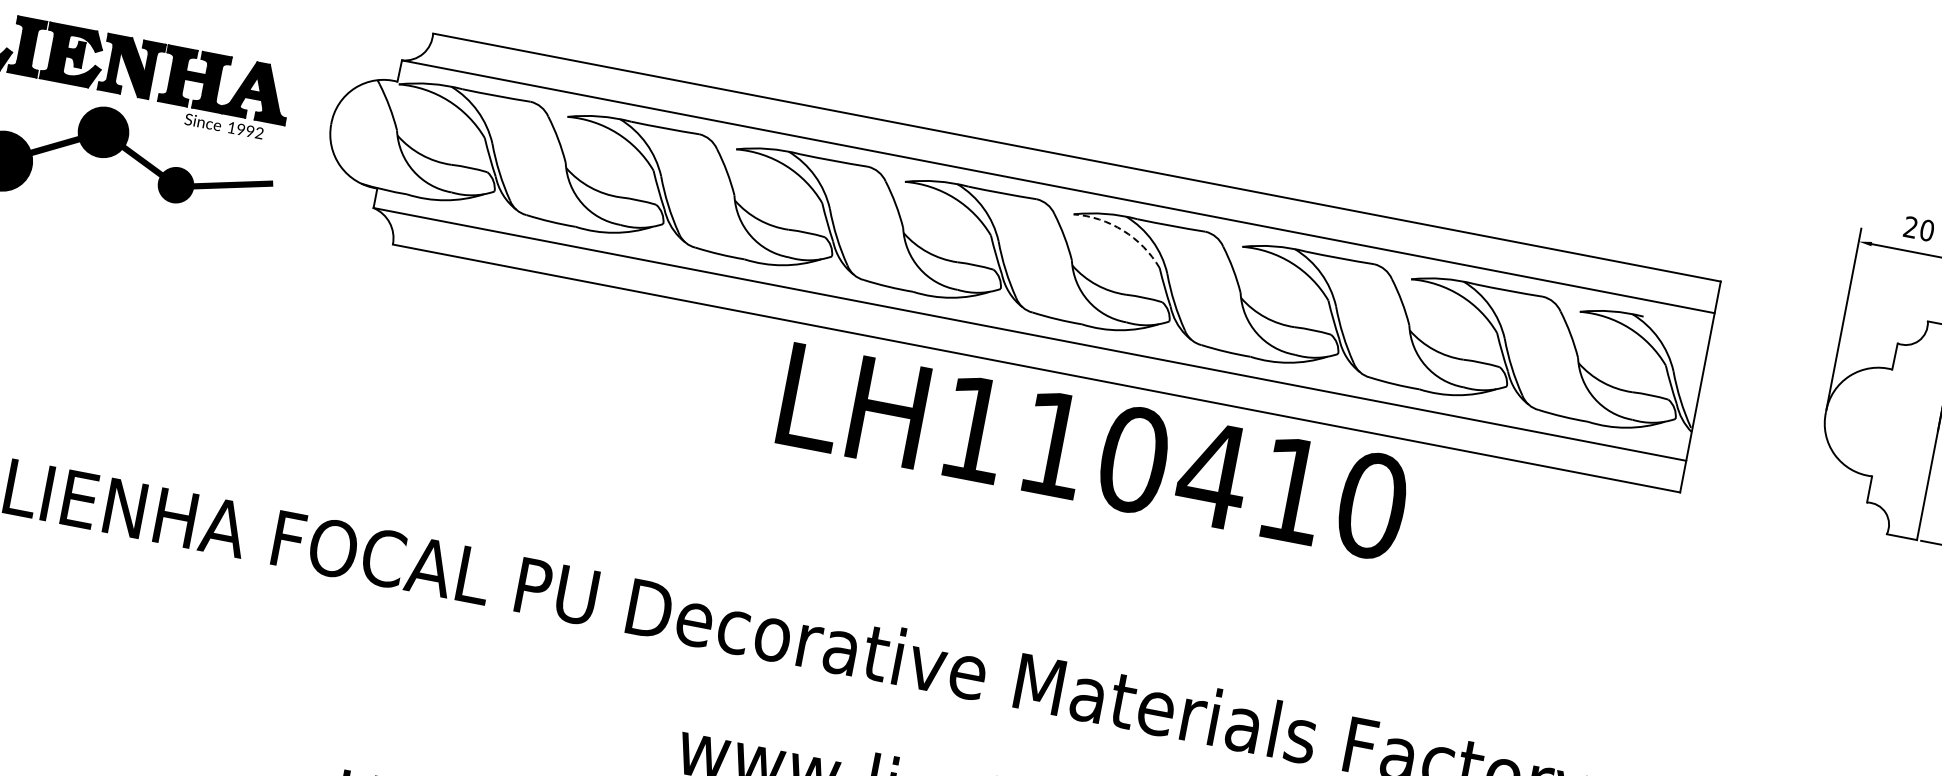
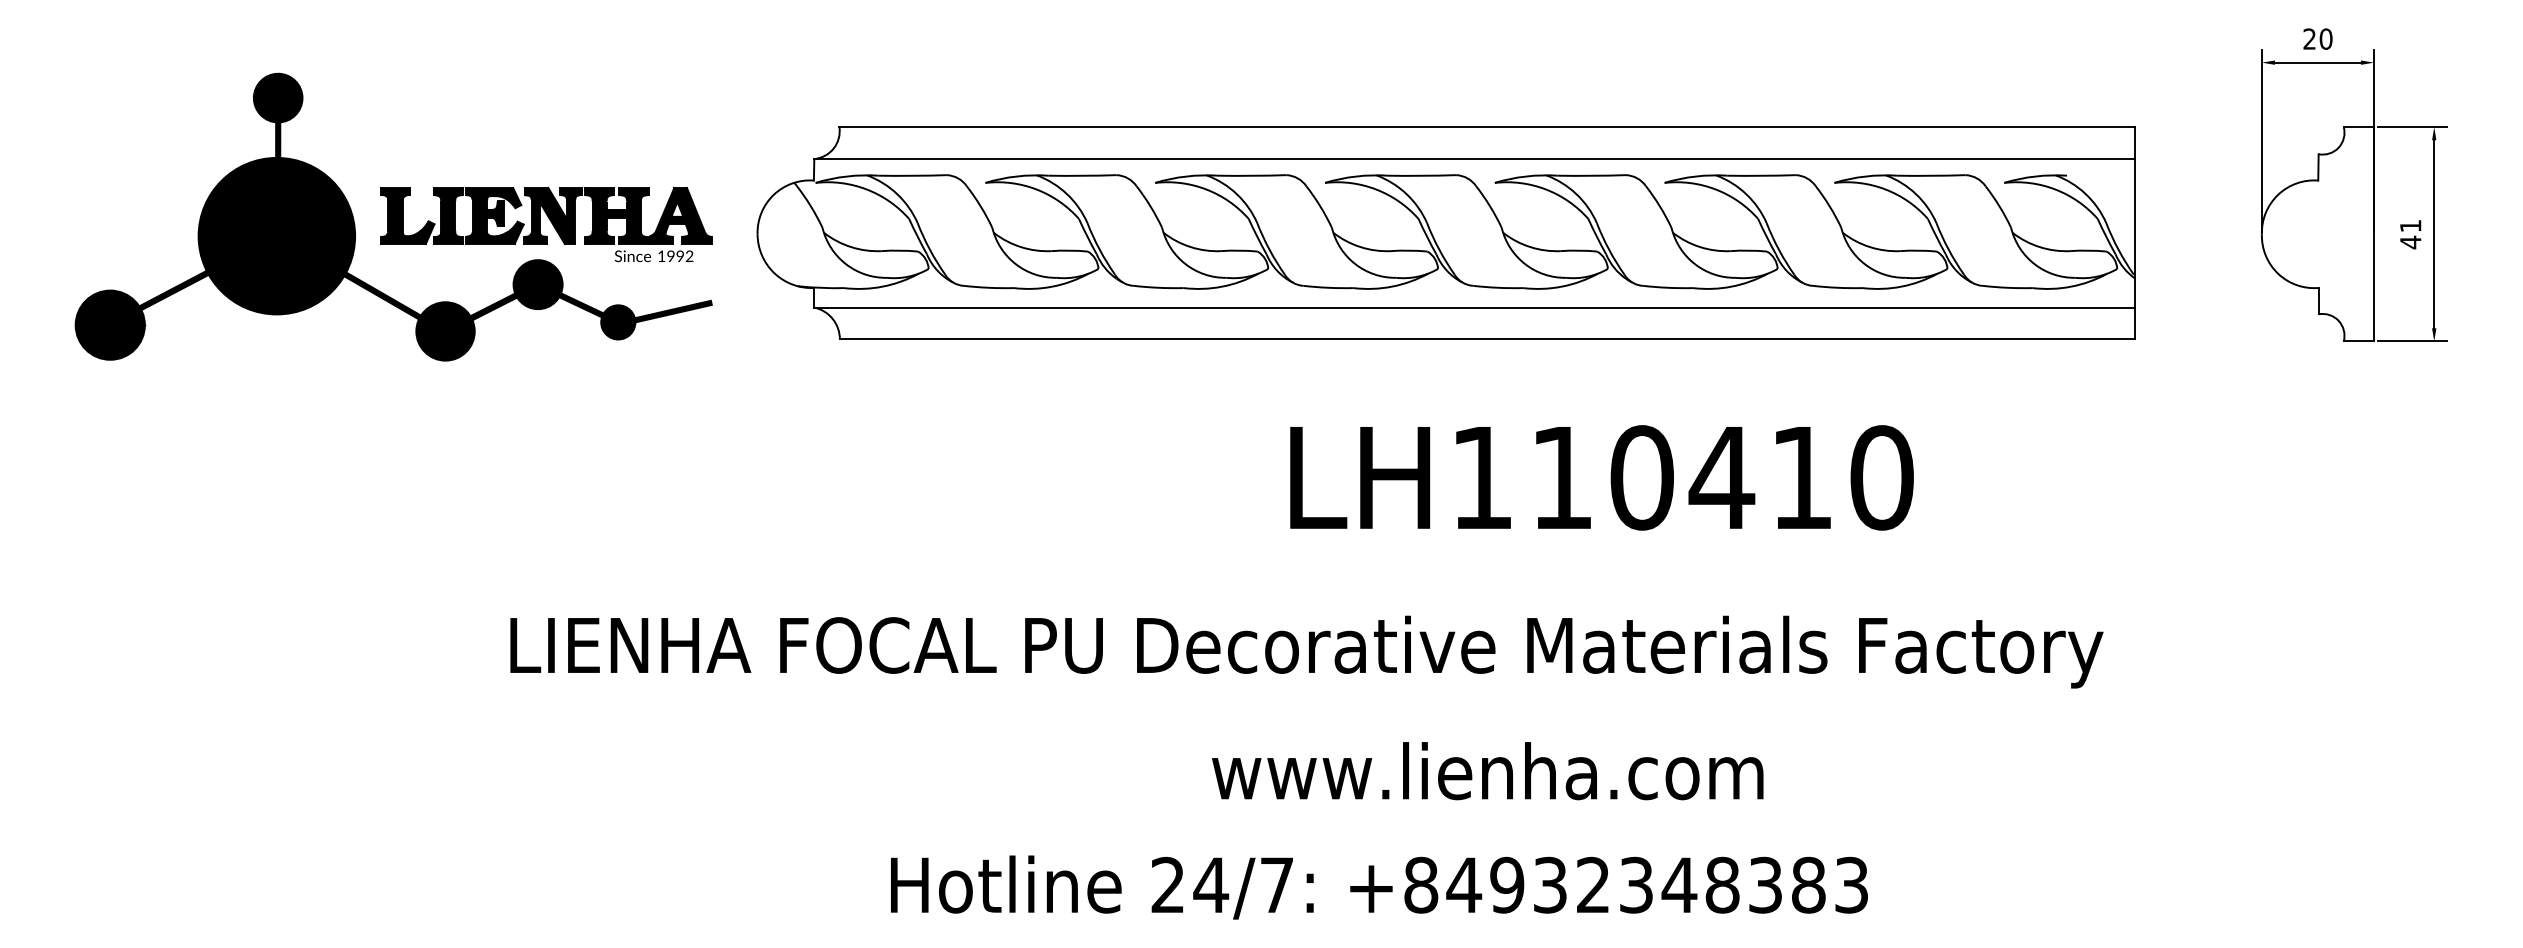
arc: (1123, 230) -> (1546, 189), dashed -> solid
text: (1093, 451) -> (1601, 477), moved

